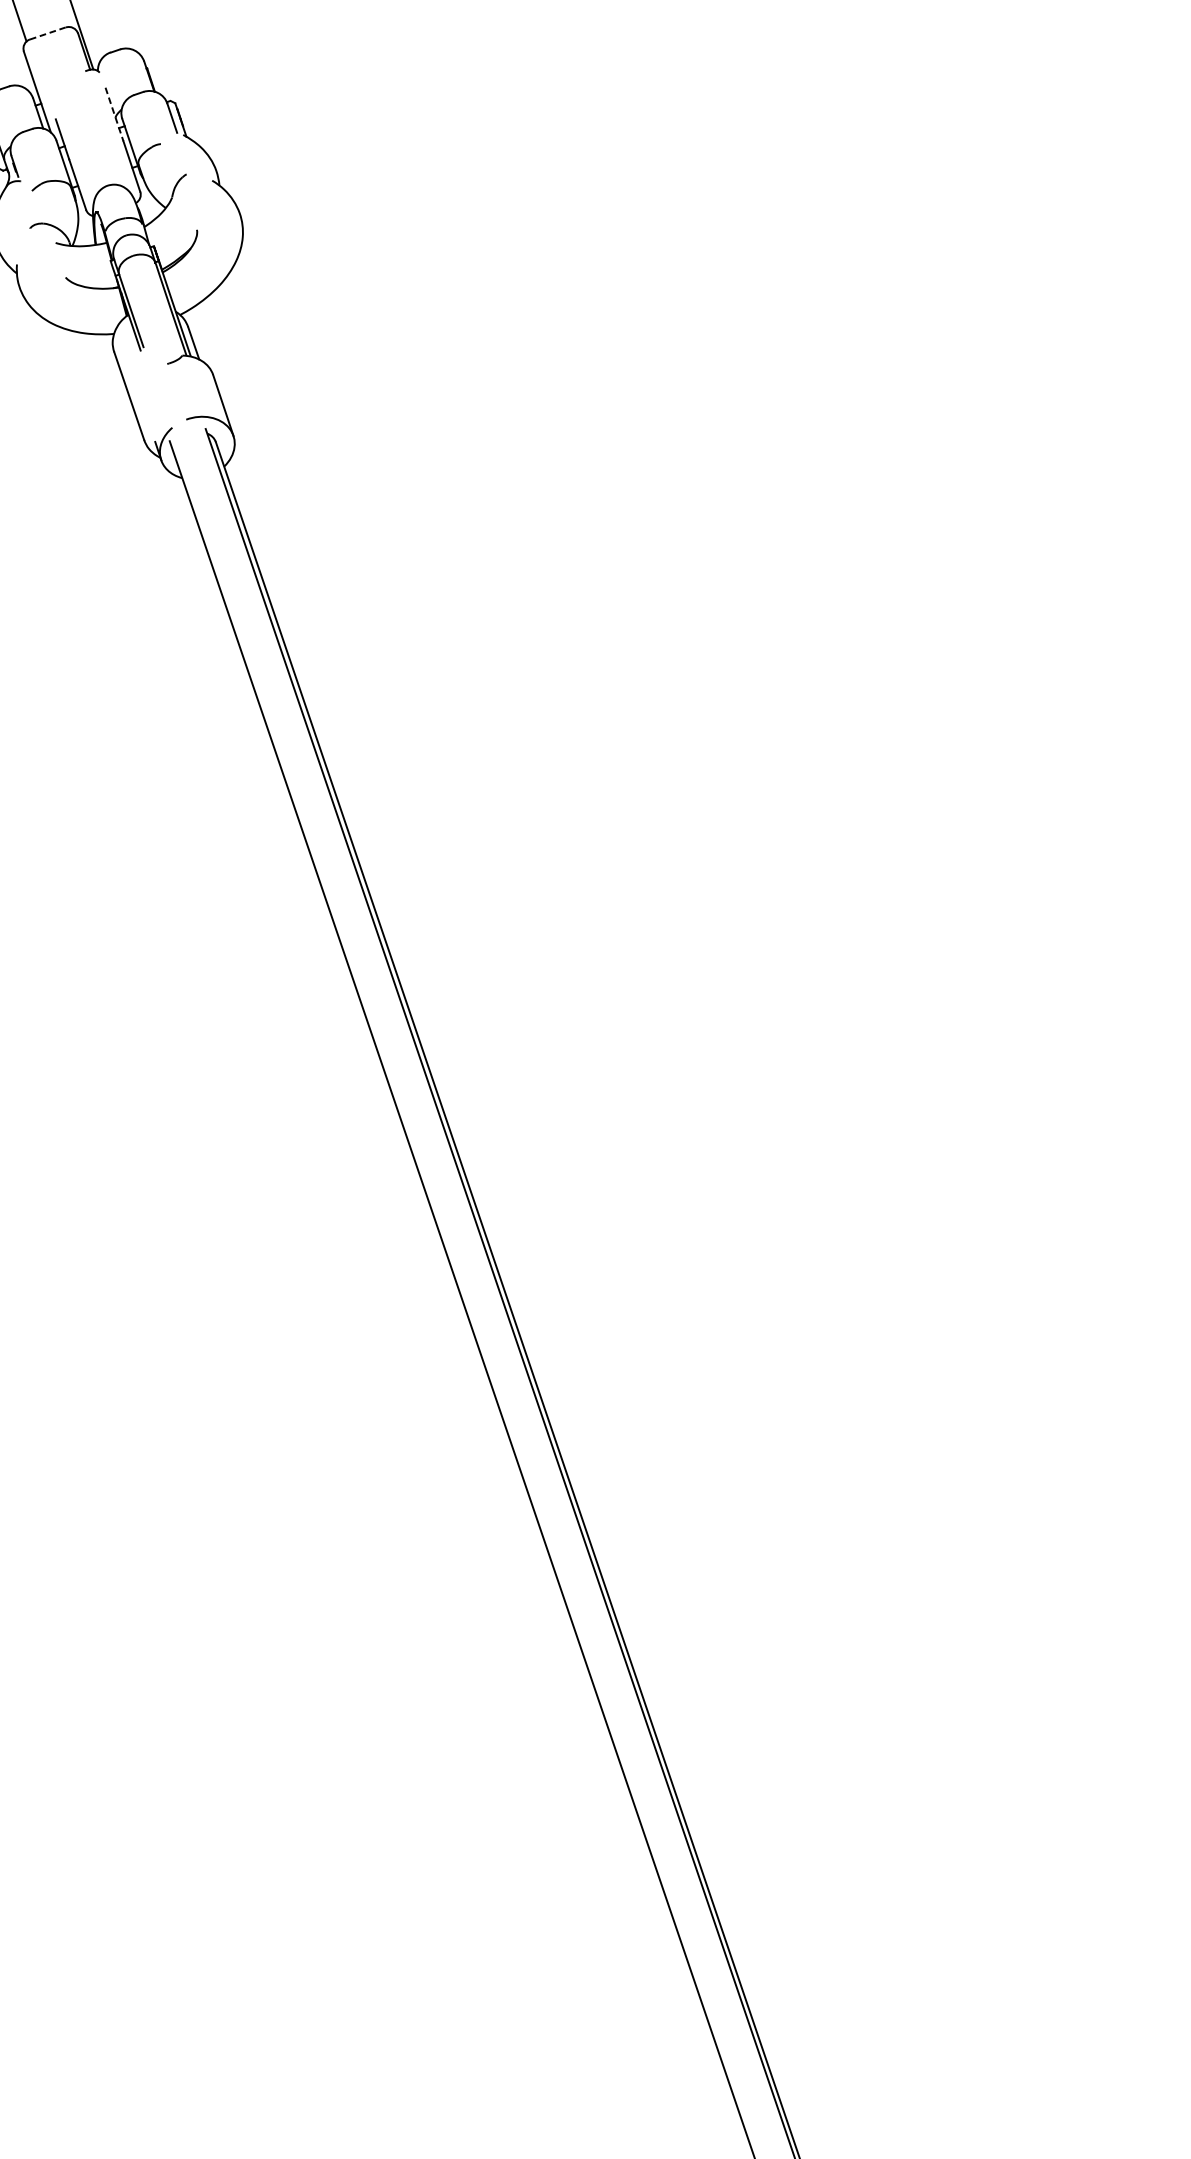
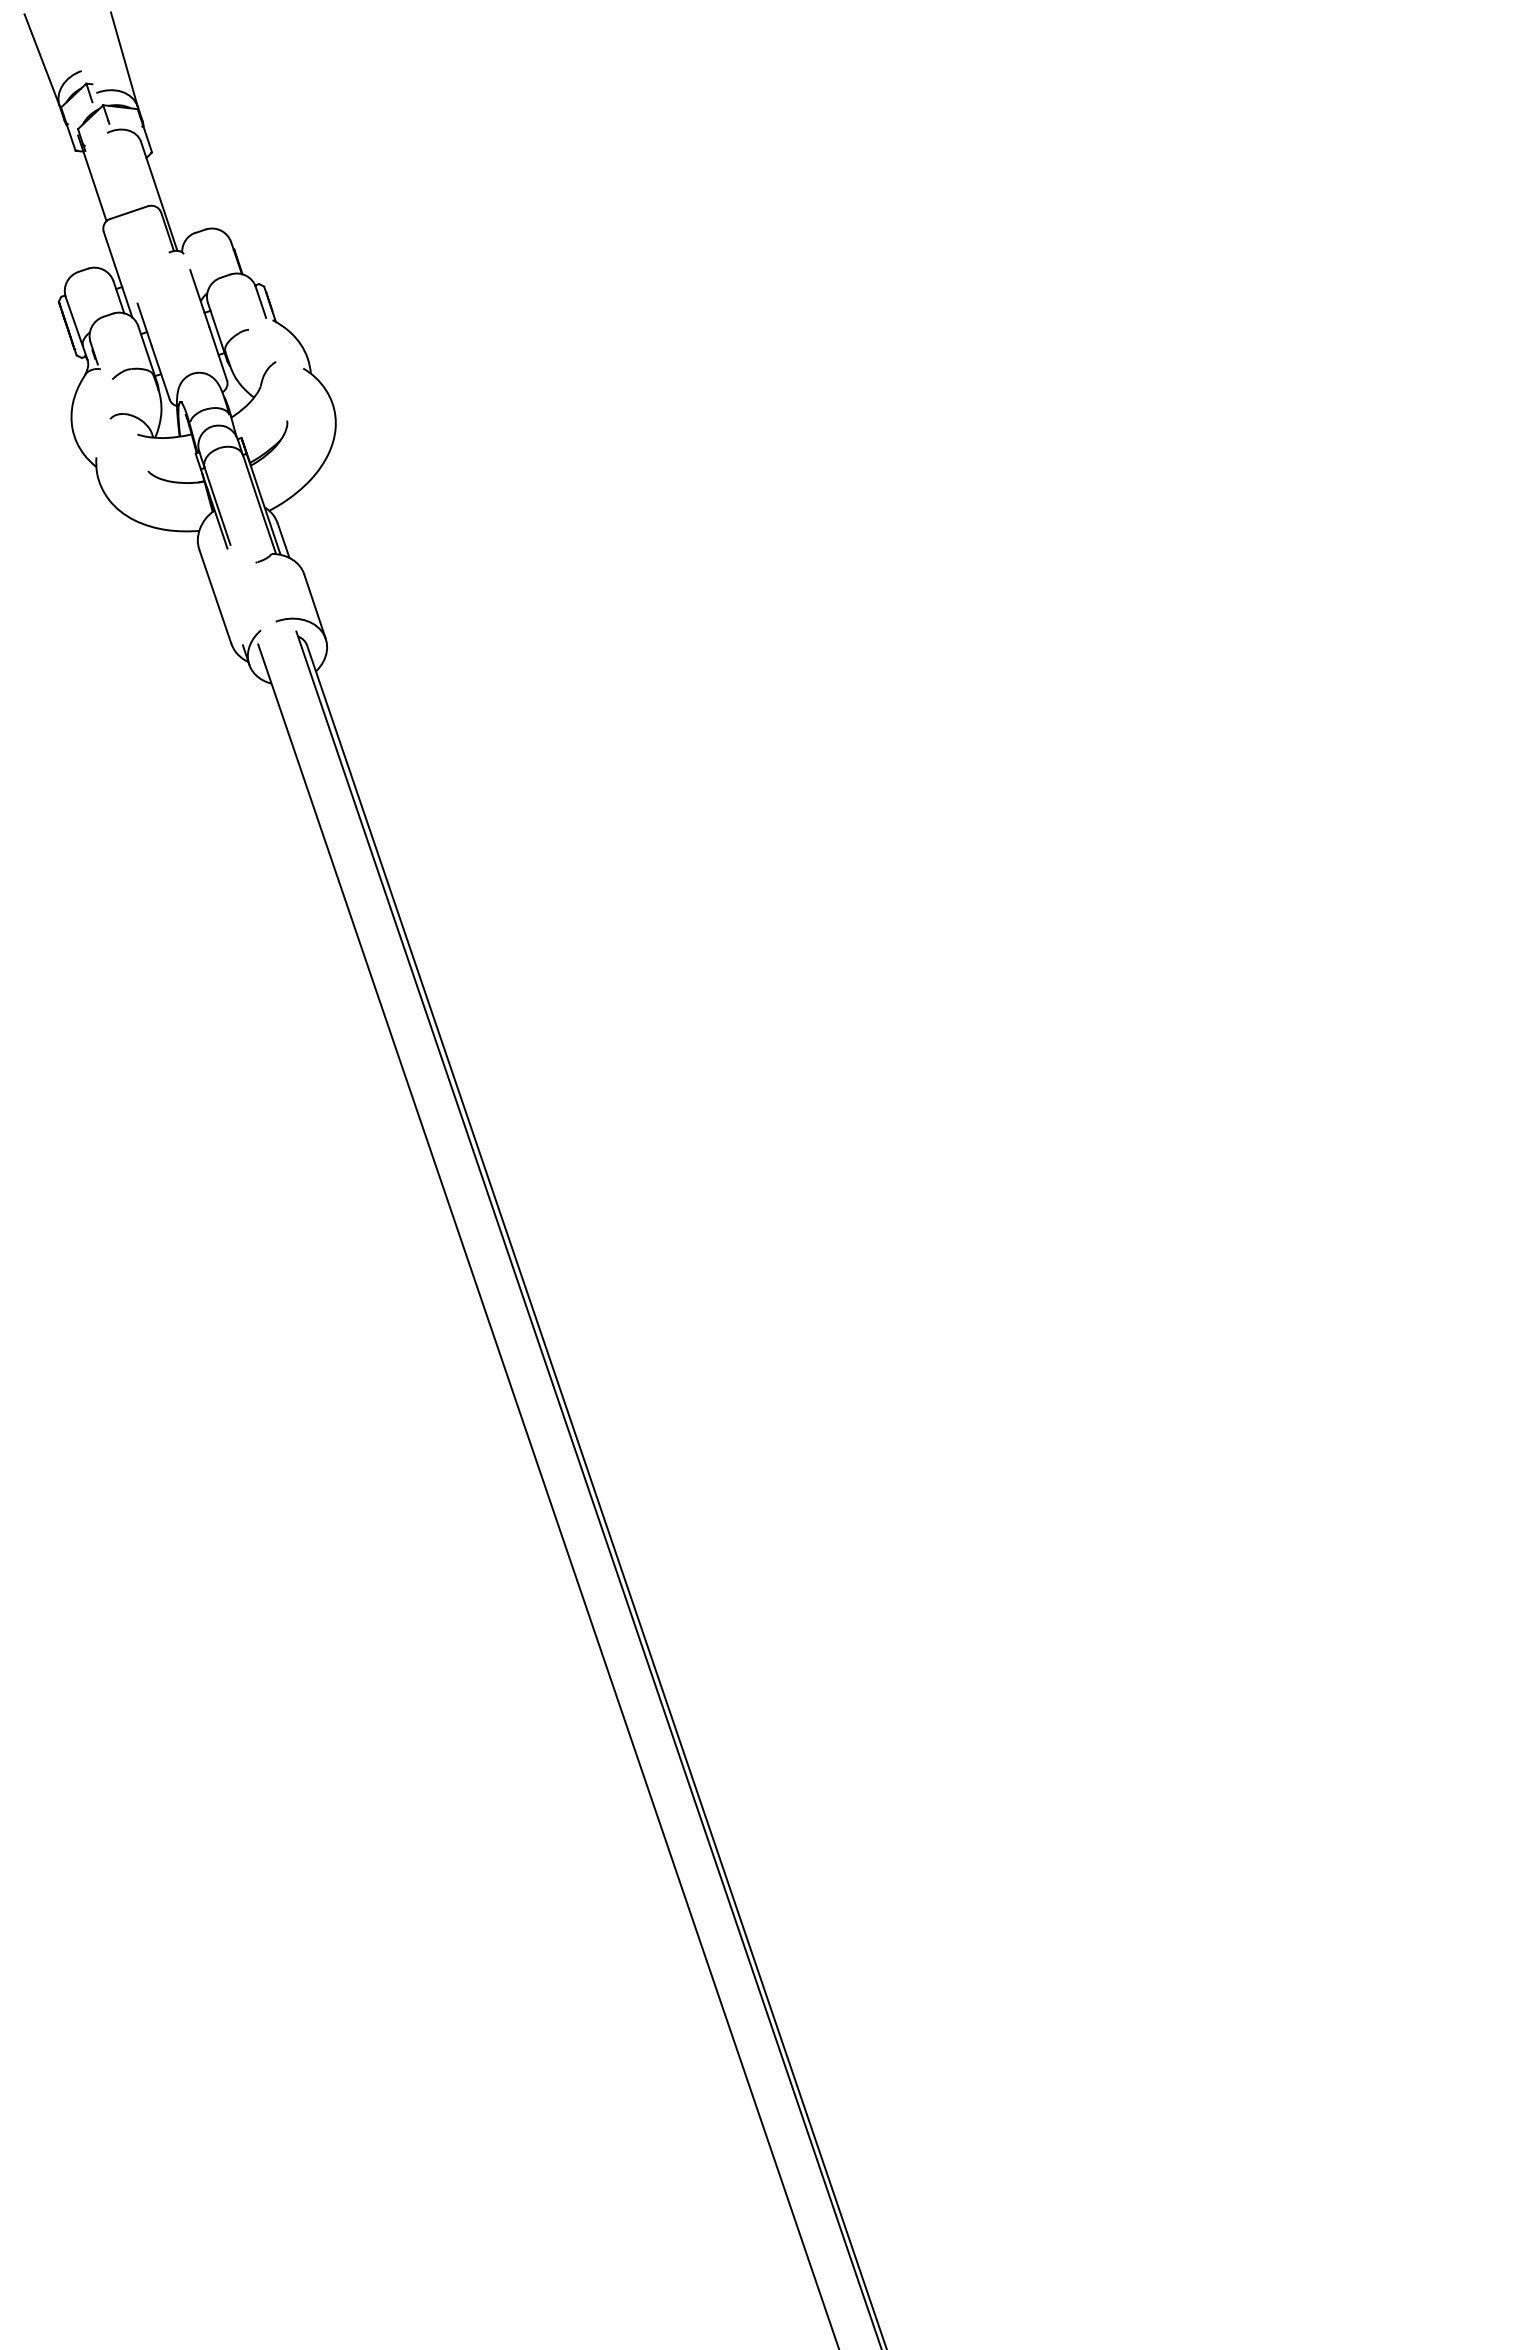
line: (48, 33) -> (129, 212), dashed -> solid
line: (114, 114) -> (199, 298), dashed -> solid

